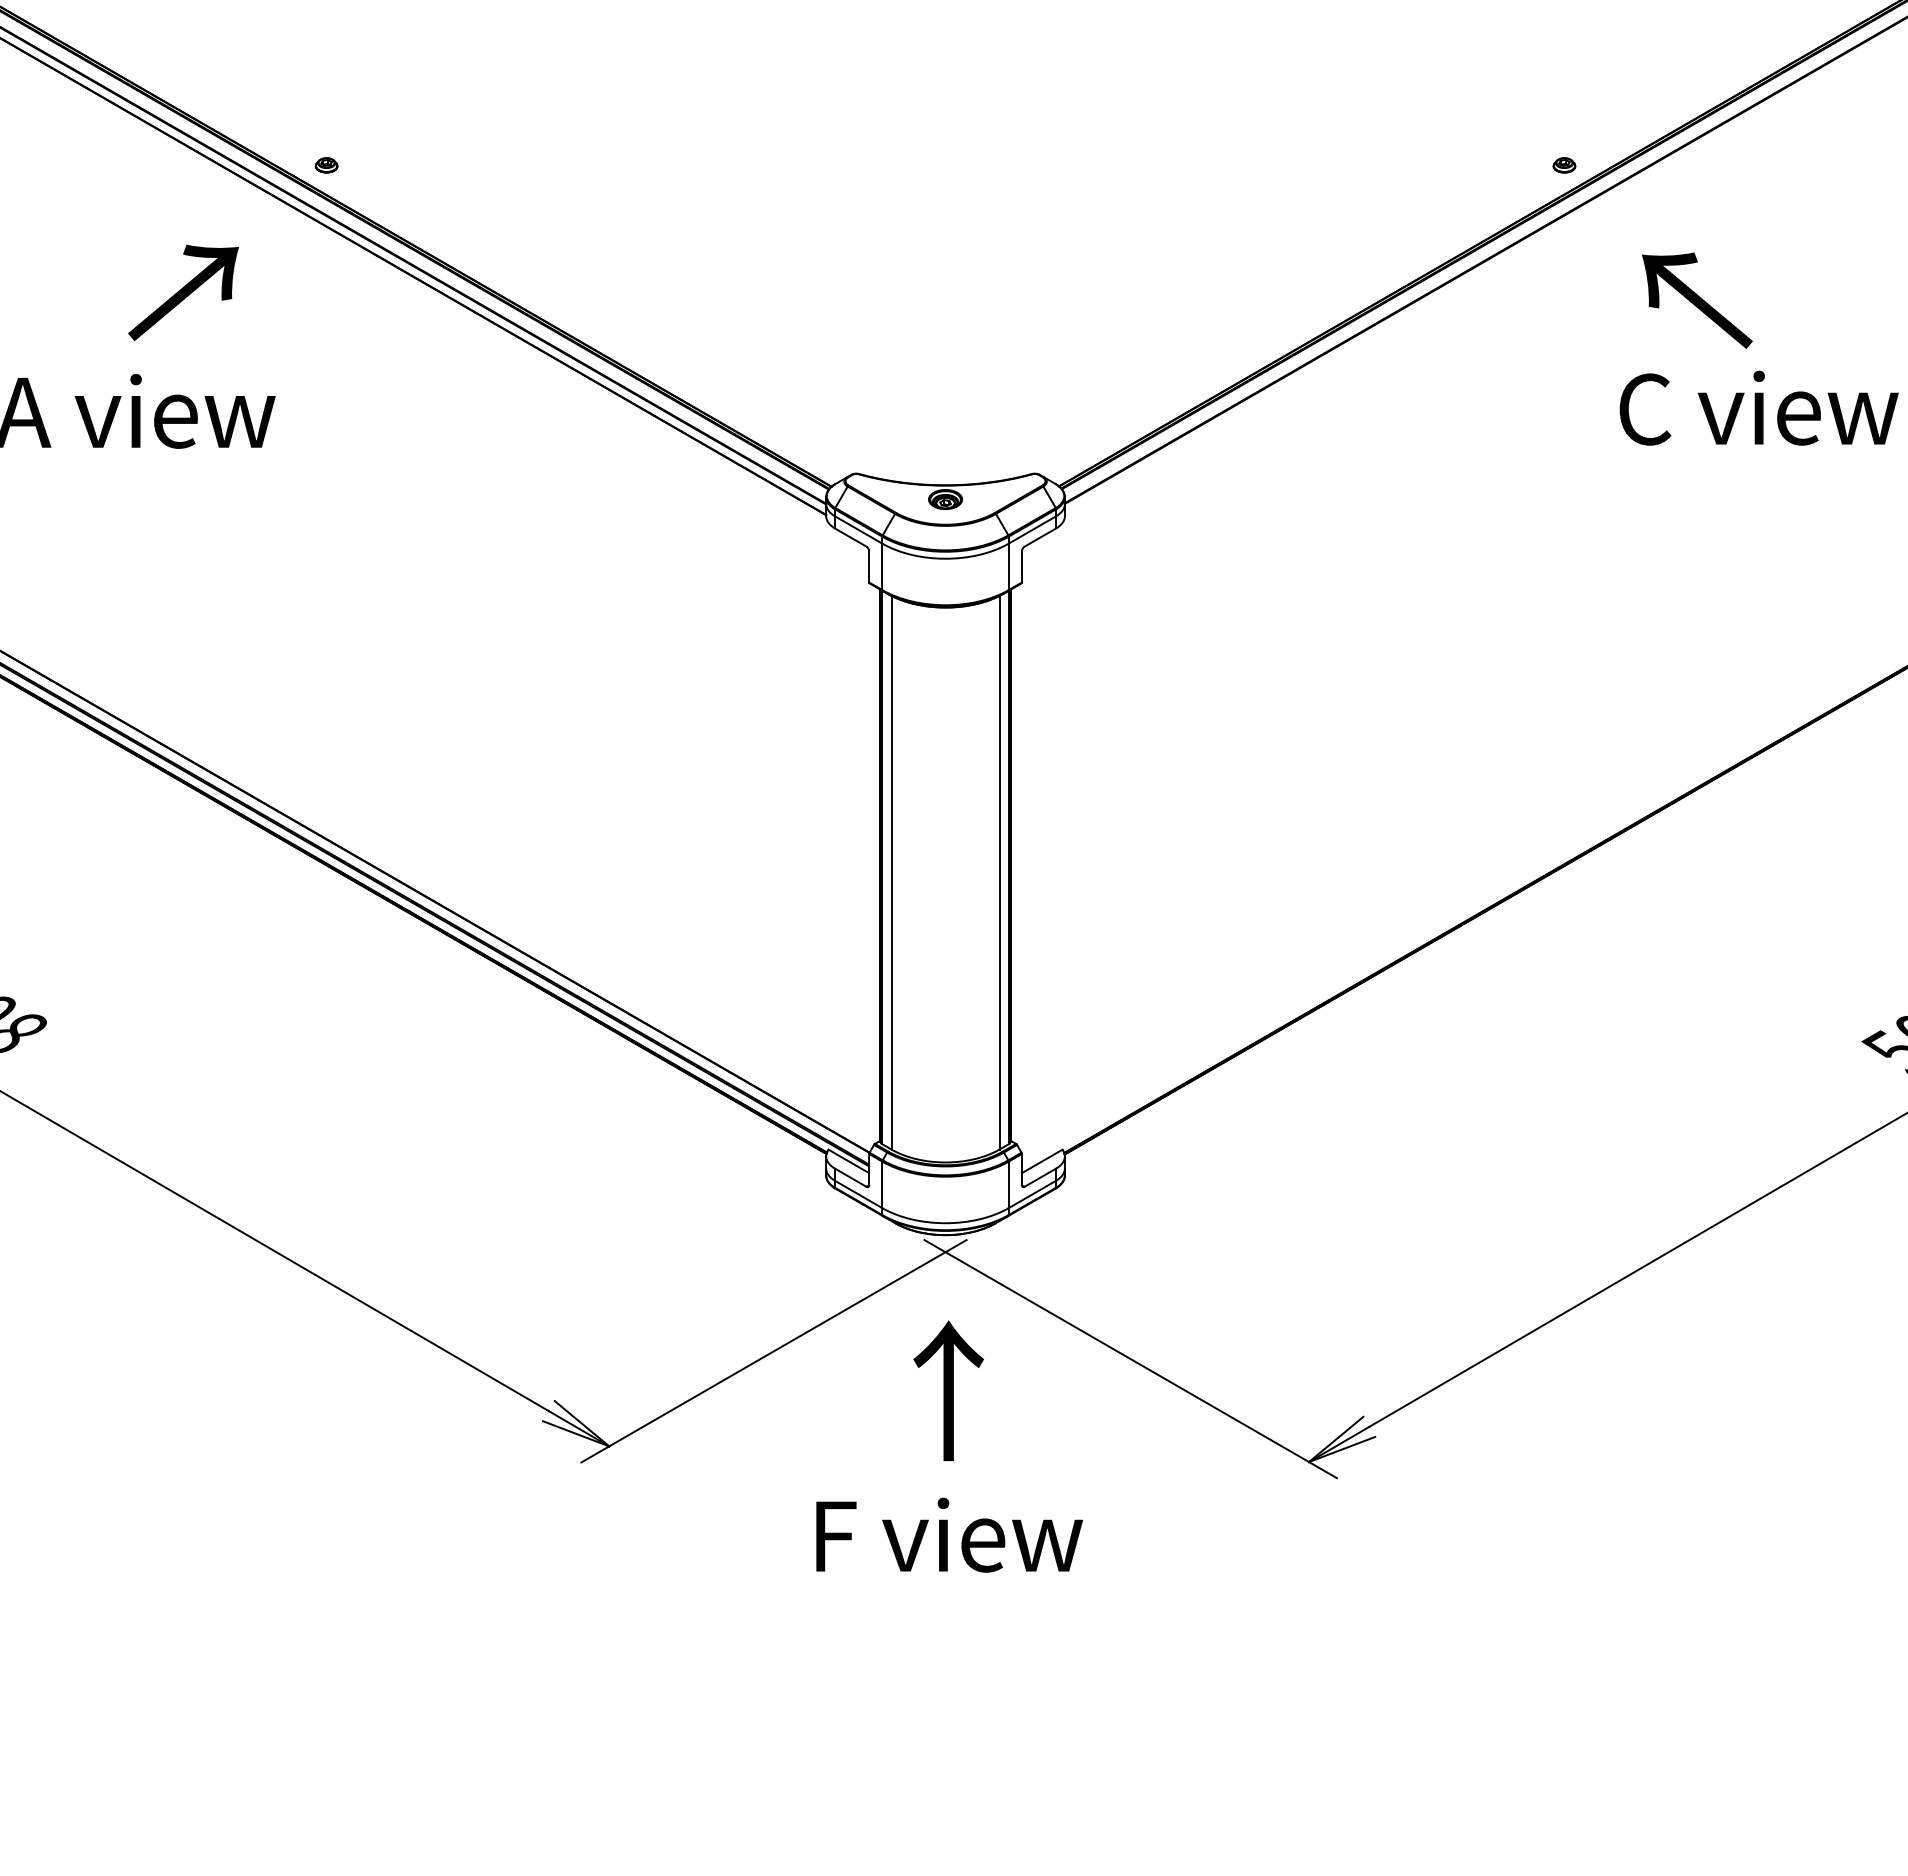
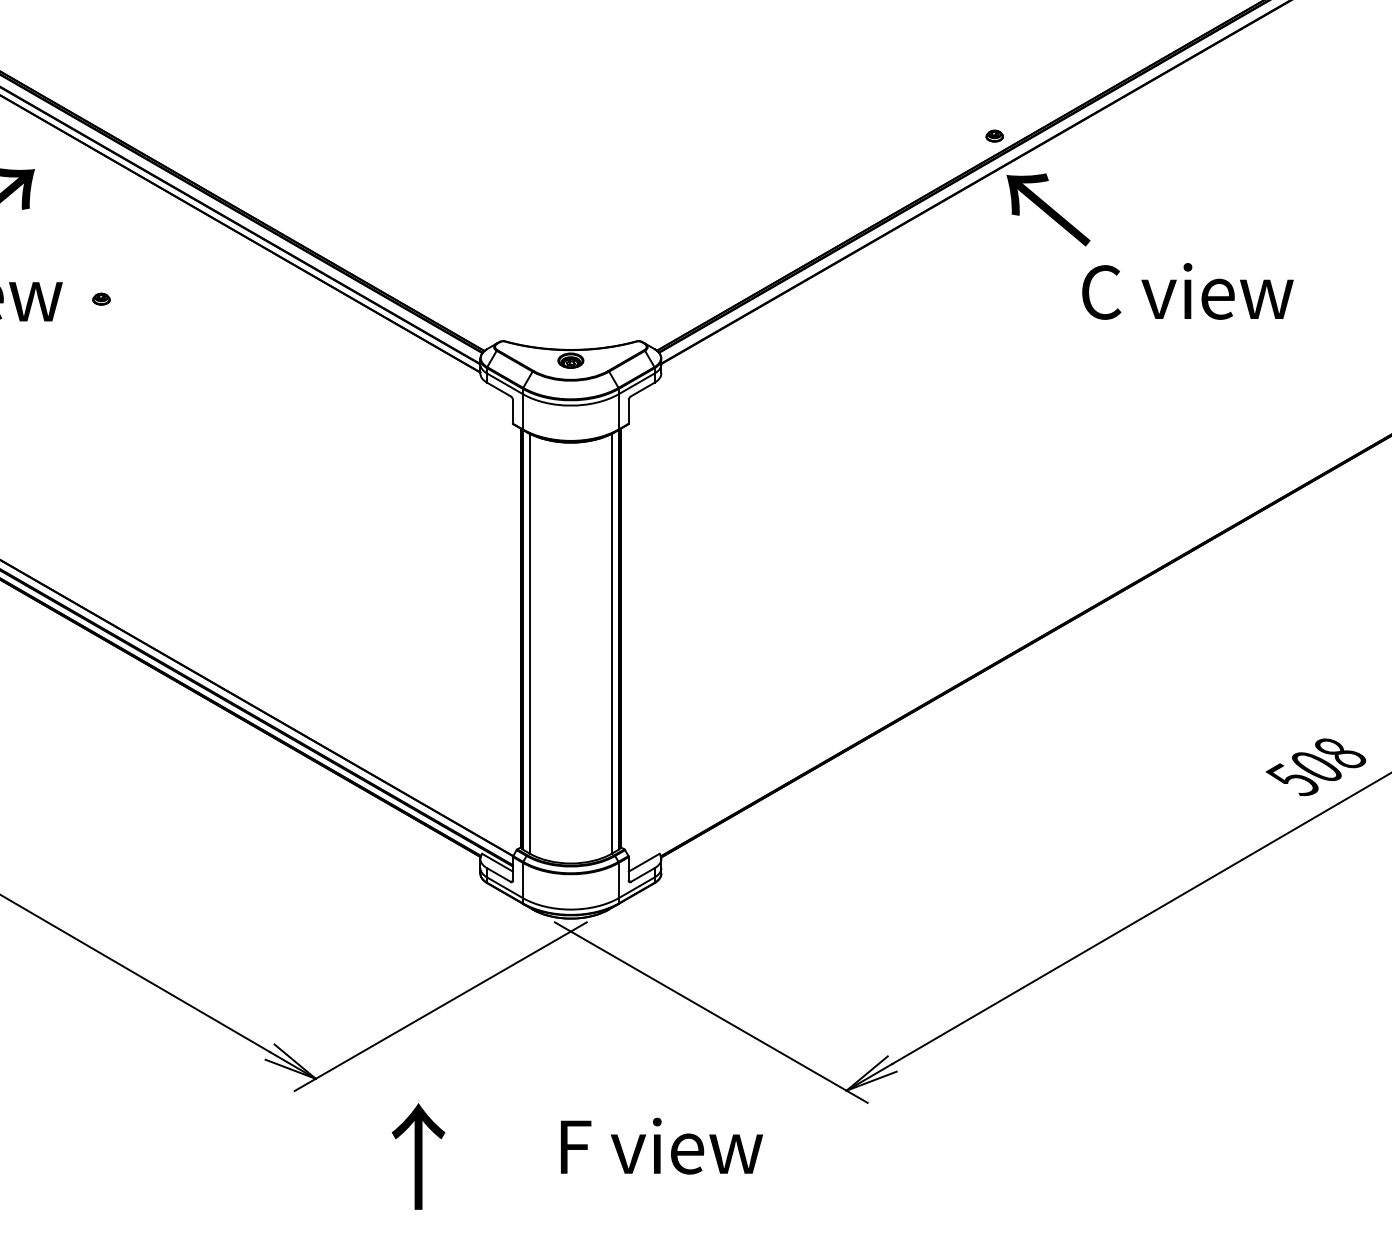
part: (326, 165) -> (101, 299), moved
part: (1564, 165) -> (994, 136), moved
text: (1697, 300) -> (1048, 209), moved
text: (948, 1390) -> (418, 1156), moved
text: (949, 1534) -> (661, 1145), moved

